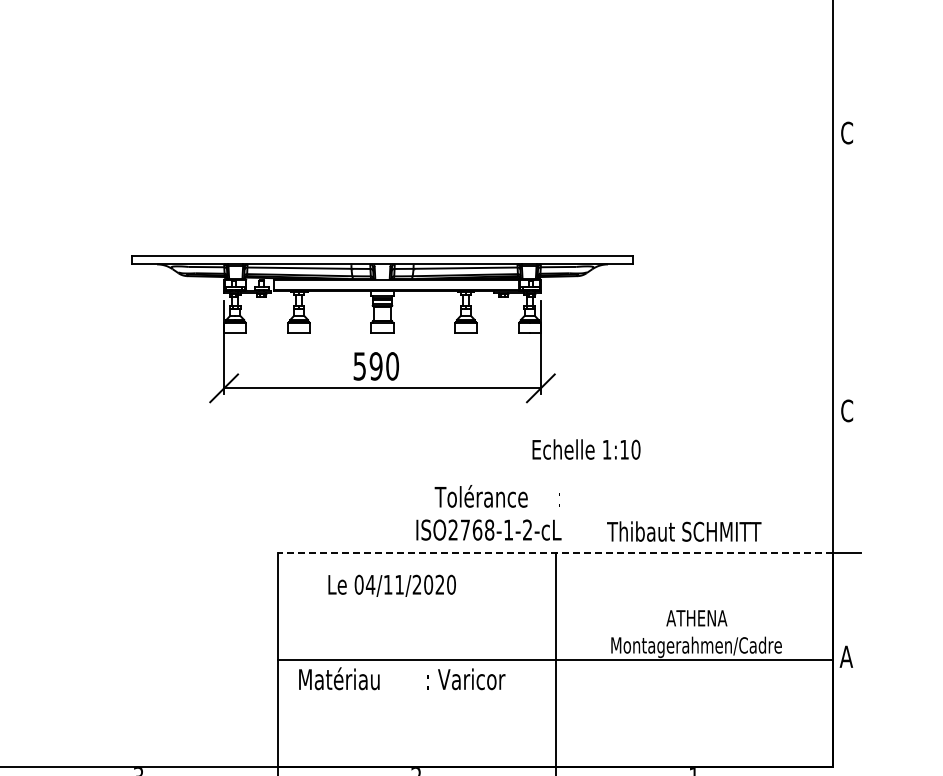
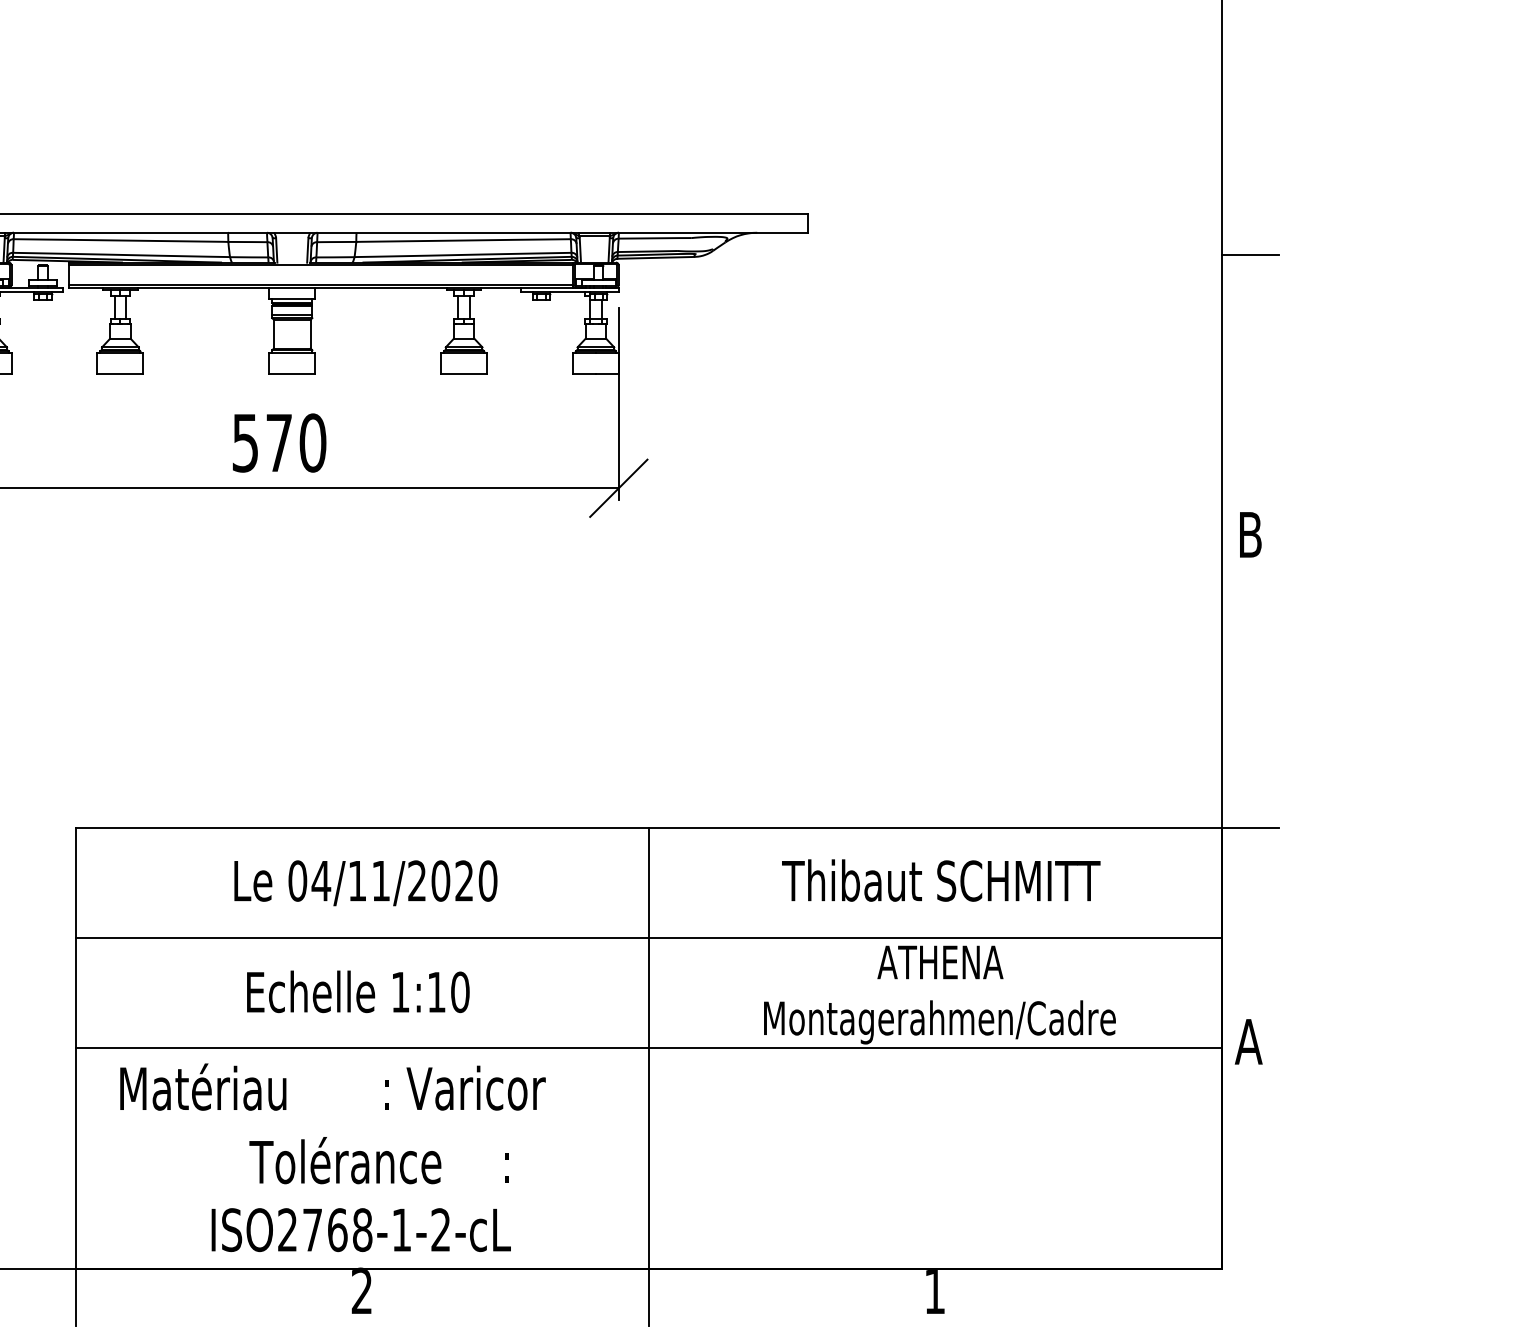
line: (847, 275) -> (1251, 255), added
text: (375, 366) -> (277, 443), 590 -> 570
text: (847, 410) -> (1251, 533), C -> B
text: (586, 449) -> (358, 991), moved
text: (488, 512) -> (360, 1193), moved
text: (684, 531) -> (941, 880), moved
line: (555, 553) -> (648, 828), dashed -> solid
text: (391, 585) -> (364, 882), moved
line: (555, 606) -> (648, 938), added

